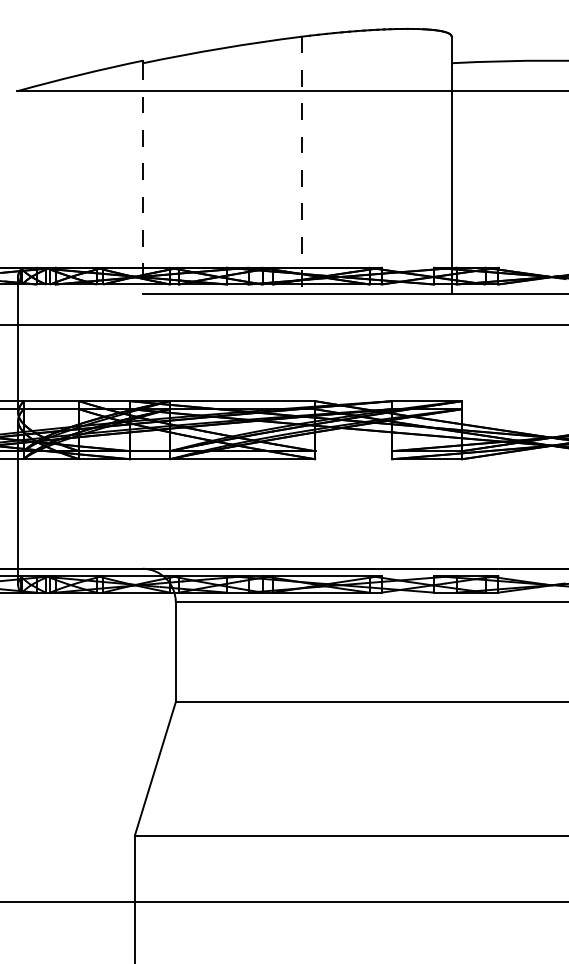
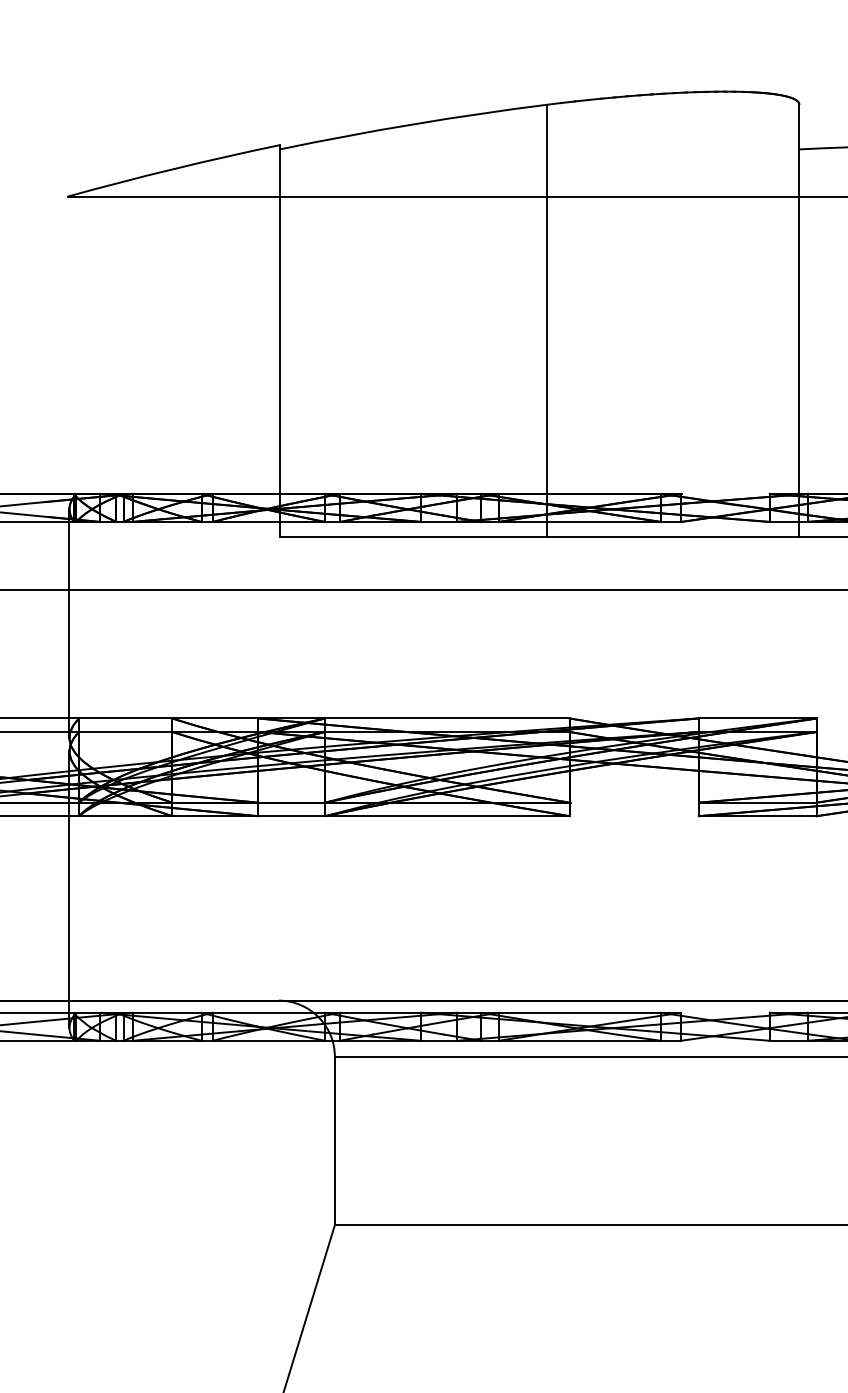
line: (301, 165) -> (546, 321), dashed -> solid
line: (143, 178) -> (280, 343), dashed -> solid

